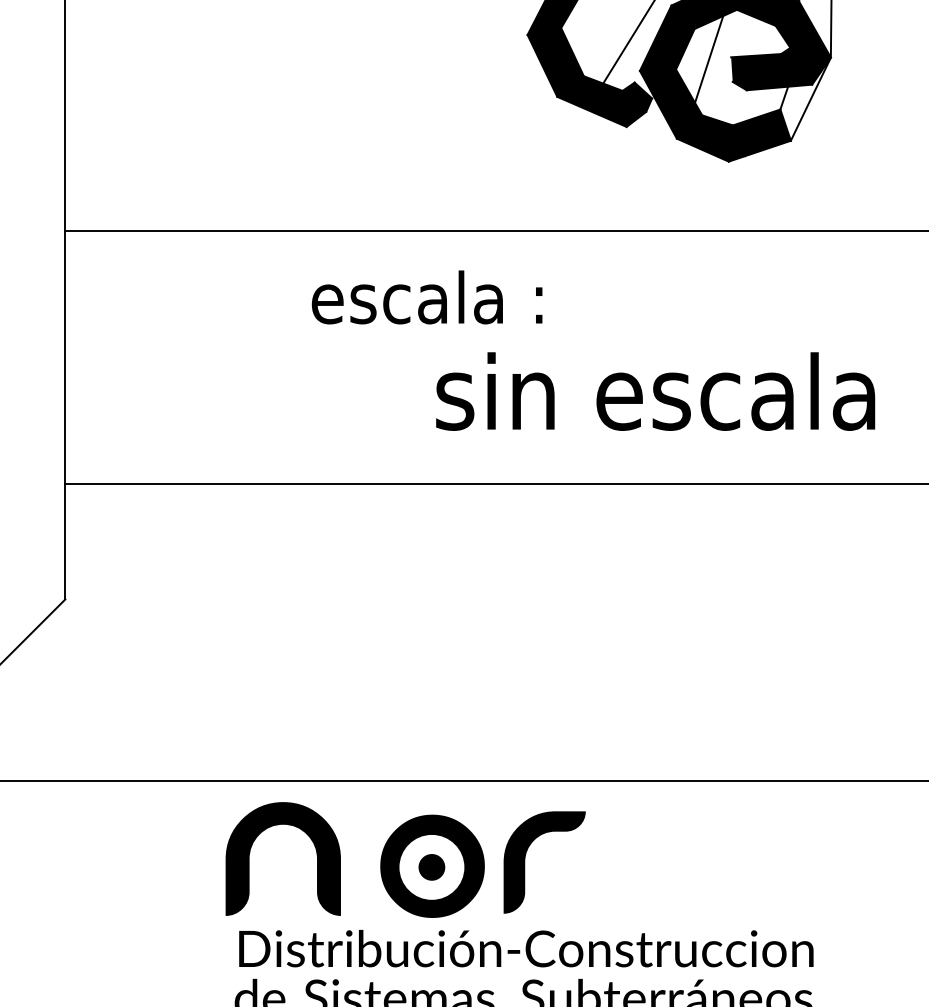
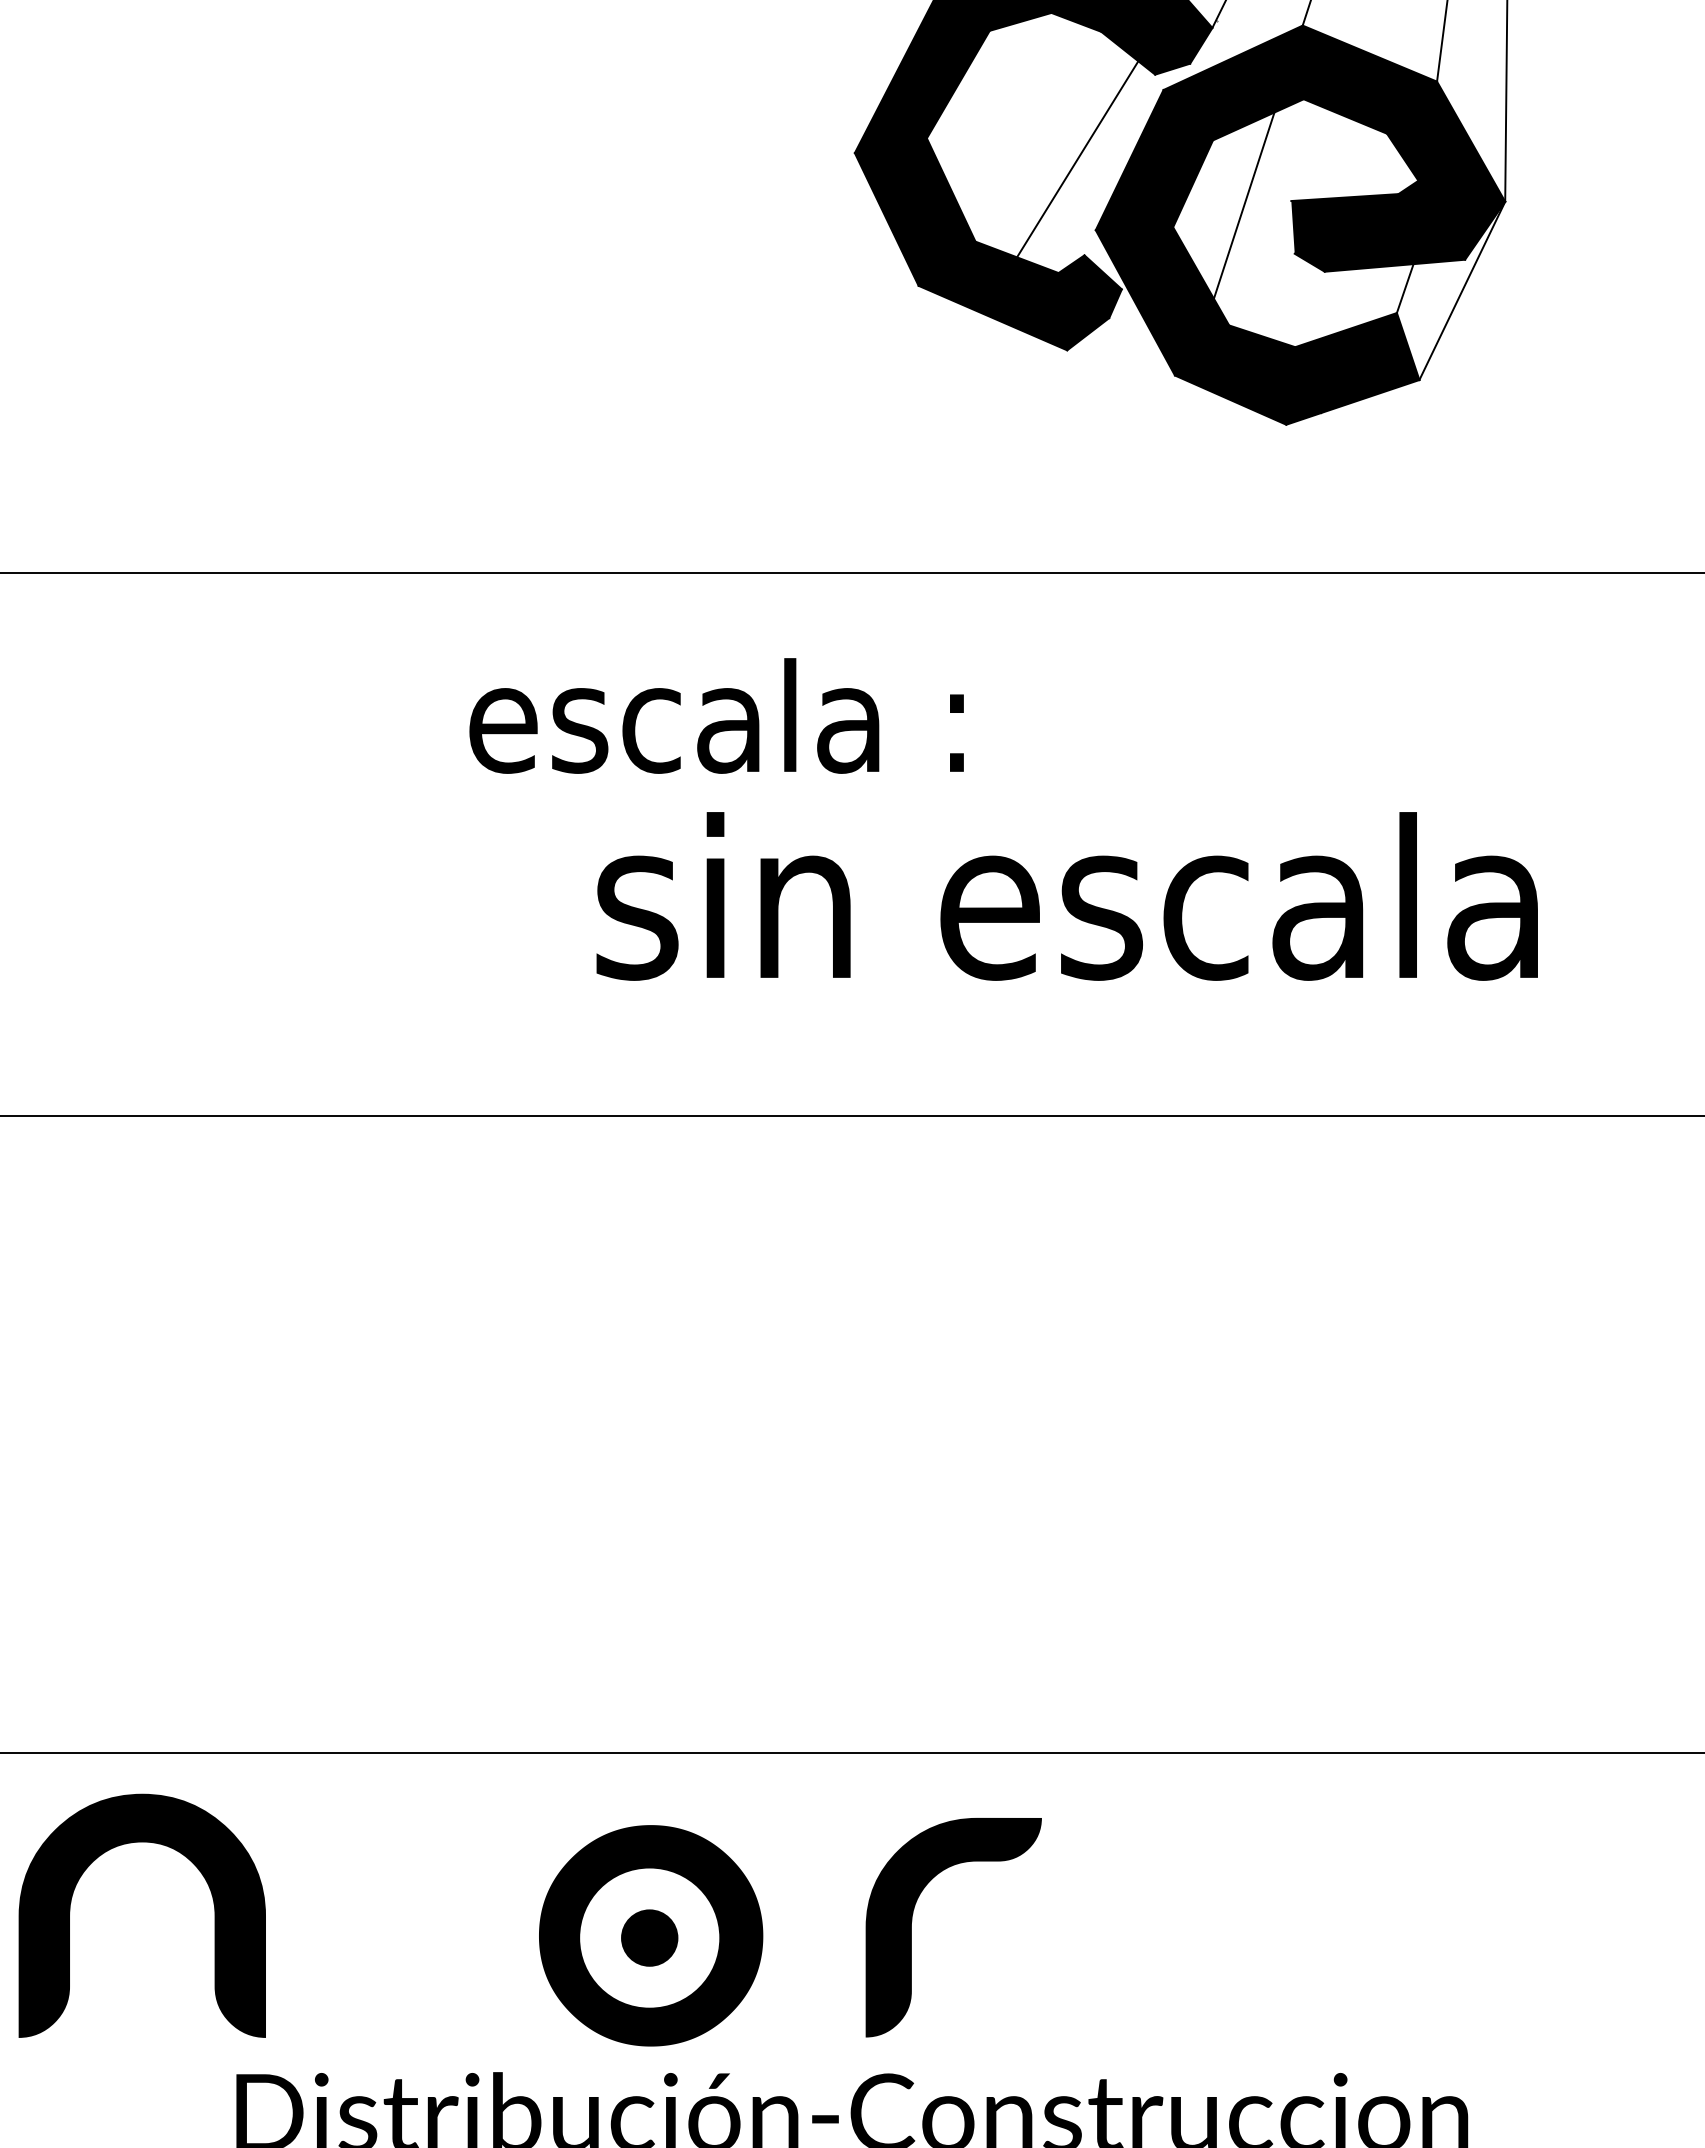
text: (426, 297) -> (715, 716), moved
text: (655, 391) -> (1066, 896), moved
part: (255, 840) -> (82, 1876), moved
part: (525, 862) -> (912, 1927), moved

